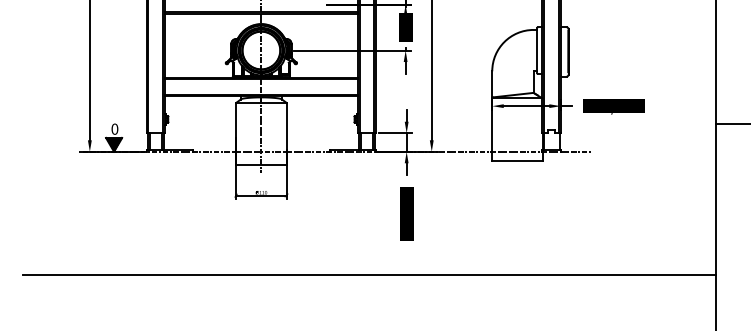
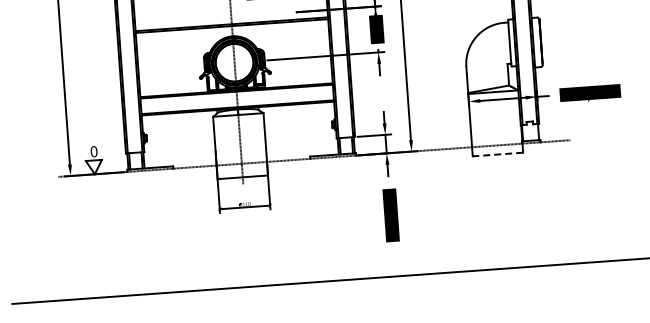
hatch: (113, 144) -> (93, 167), removed
line: (517, 160) -> (497, 154), solid -> dashed

